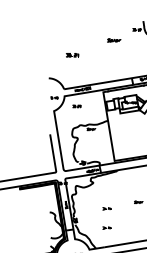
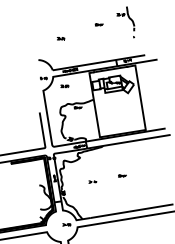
part: (113, 40) -> (98, 24), size x0.62
part: (73, 55) -> (61, 38), size x0.62
part: (106, 227) -> (92, 199), removed

